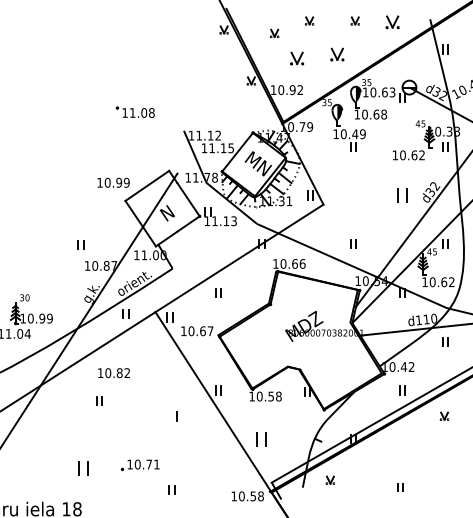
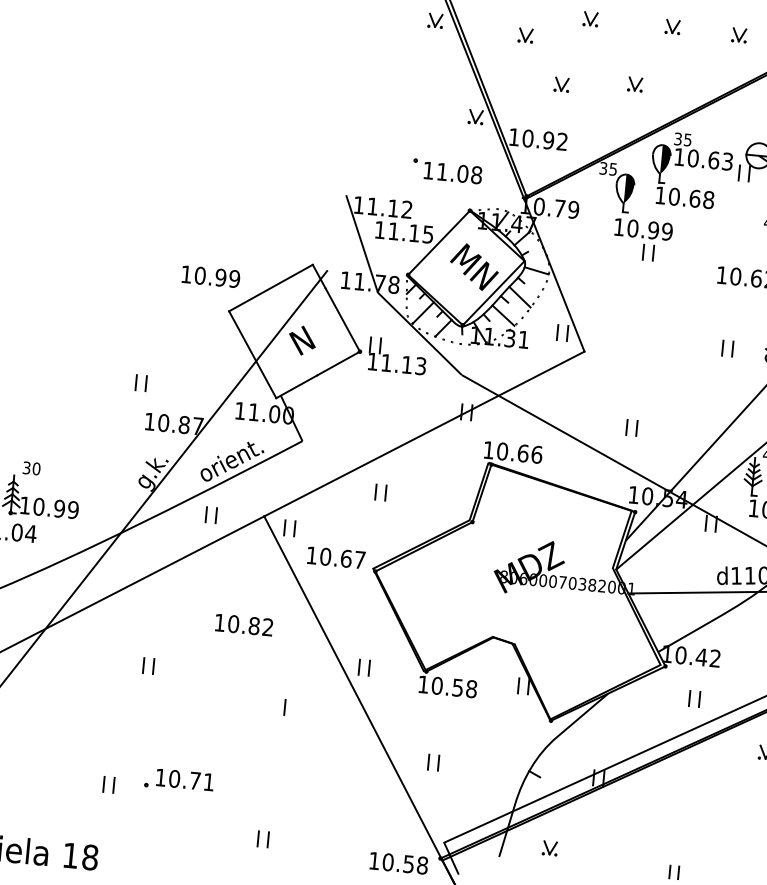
part: (391, 21) -> (737, 33), size x0.62
part: (337, 54) -> (635, 84), size x0.62
part: (296, 58) -> (560, 84), size x0.62
part: (134, 111) -> (445, 169), moved
text: (355, 134) -> (653, 230), 10.49 -> 10.99
part: (402, 195) -> (728, 348), size x0.62
text: (113, 373) -> (243, 625), moved
part: (261, 438) -> (433, 761), size x0.62
part: (139, 465) -> (177, 780), moved
part: (83, 467) -> (108, 783), size x0.62

